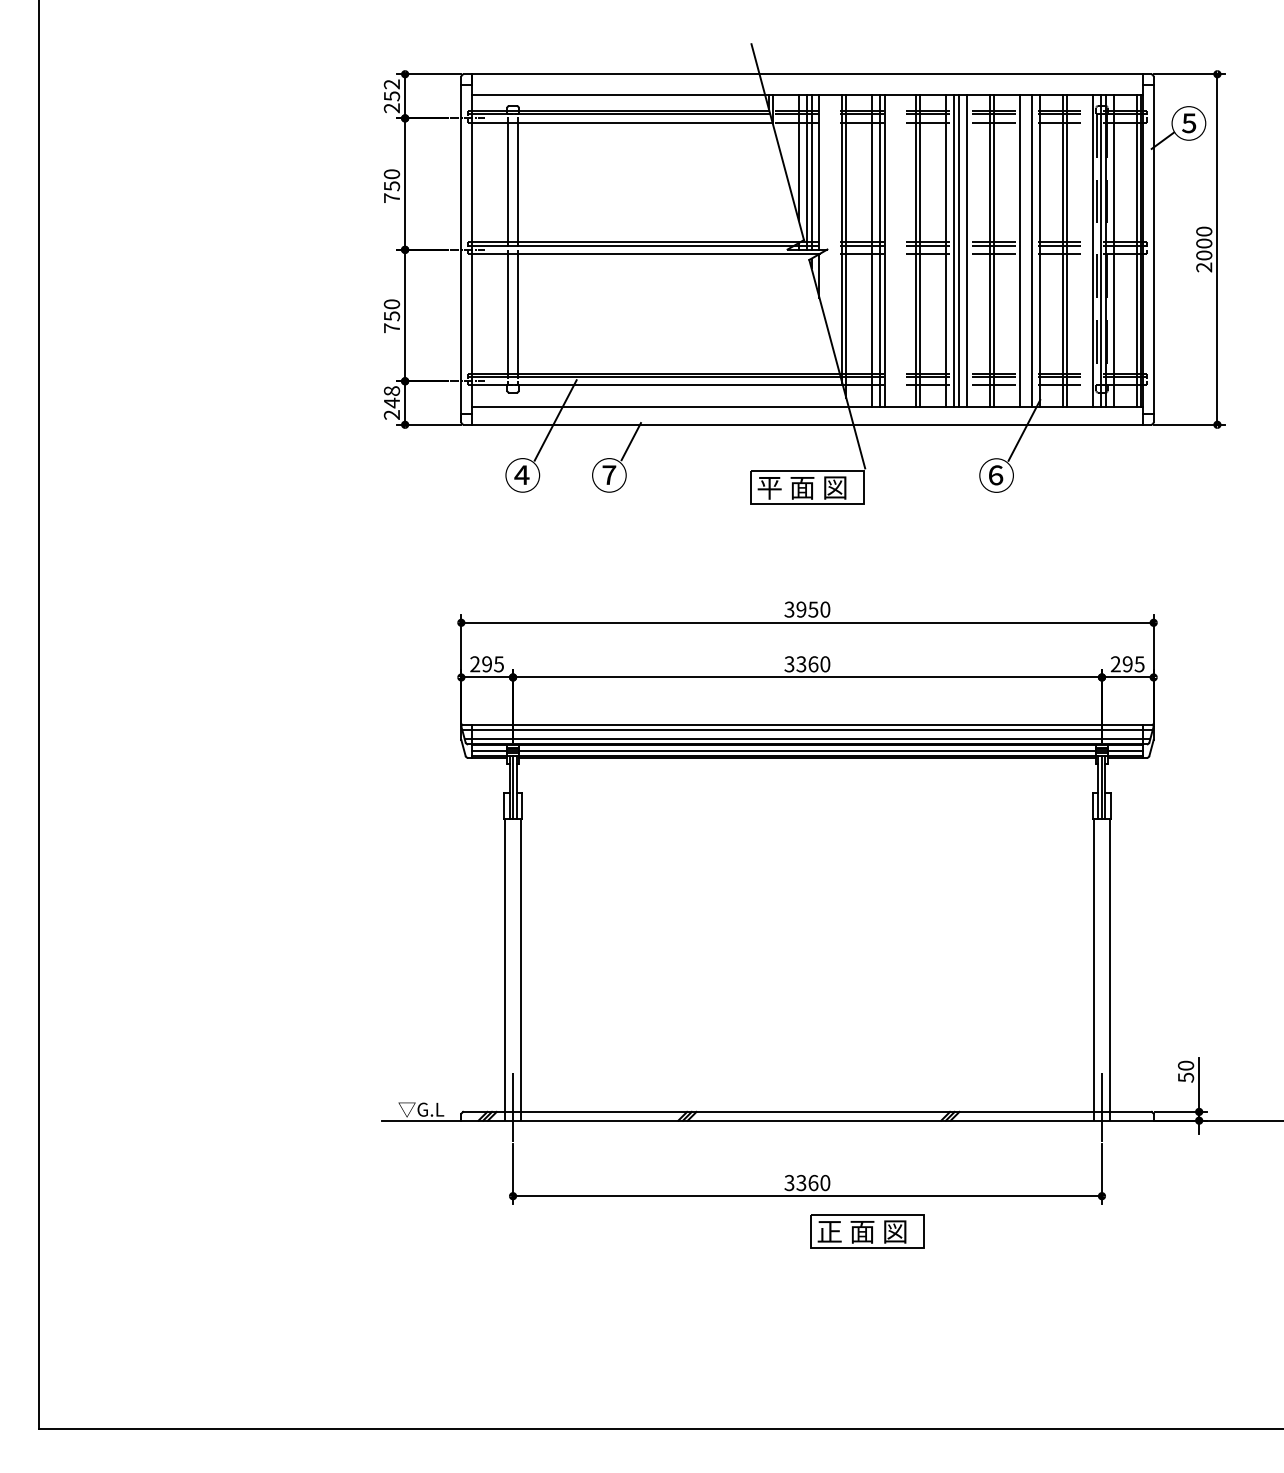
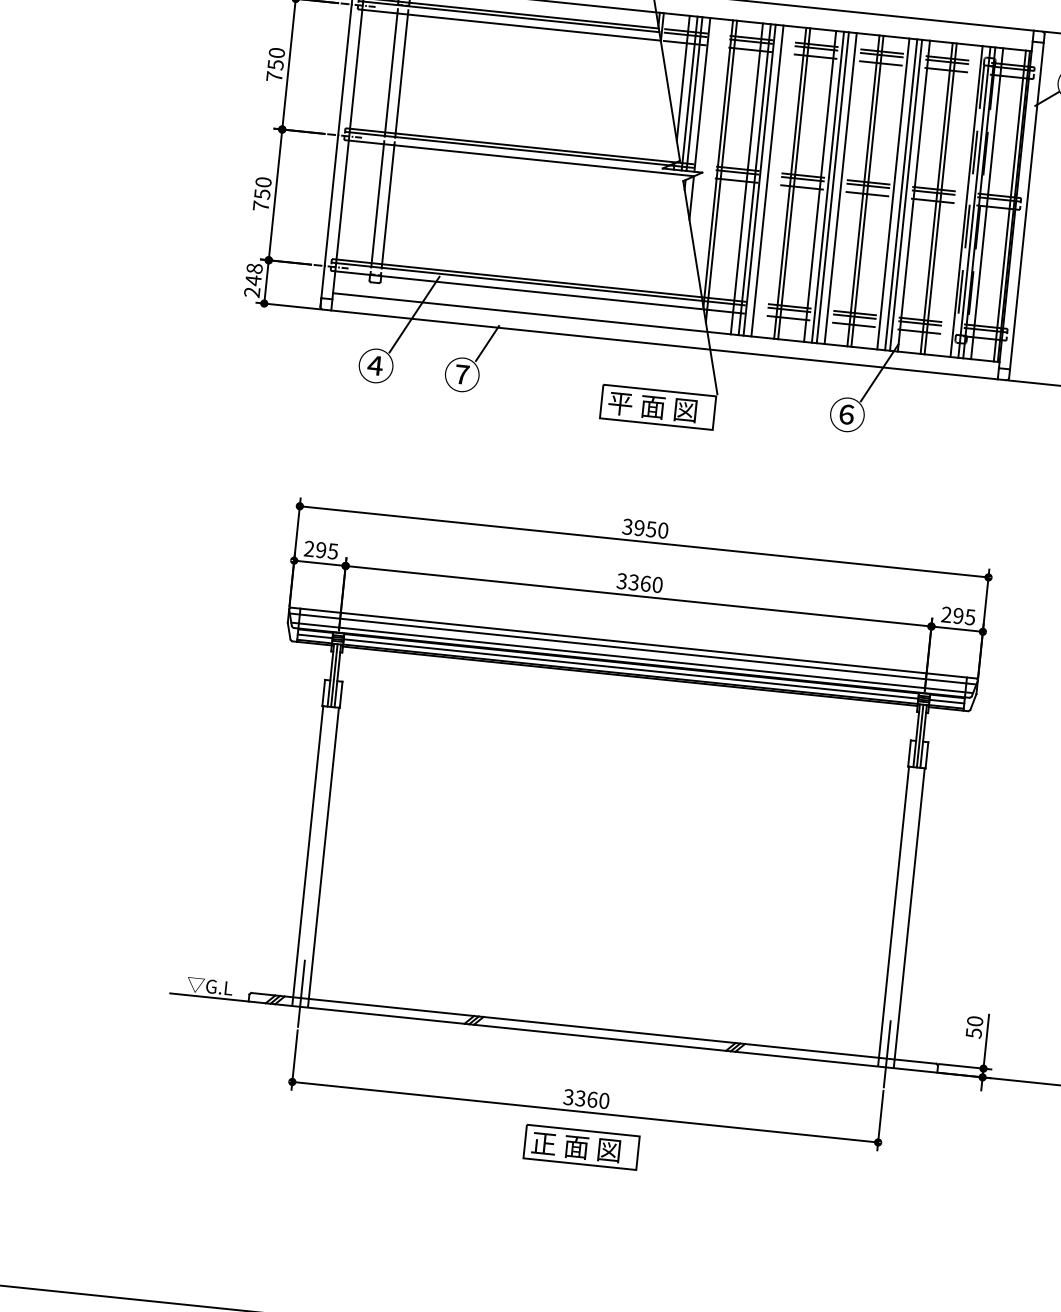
line: (893, 250) -> (767, 180), added
line: (1027, 250) -> (901, 194), added
part: (867, 1231) -> (581, 1147), moved

